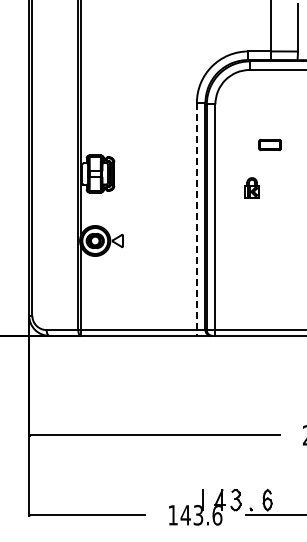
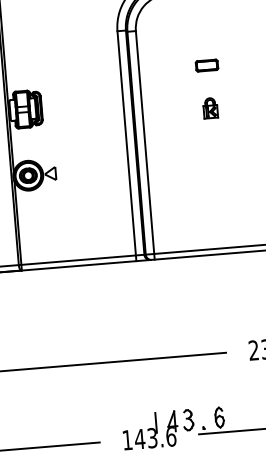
part: (269, 144) -> (206, 65), moved
part: (251, 187) -> (209, 107), moved
line: (196, 219) -> (126, 146), dashed -> solid

